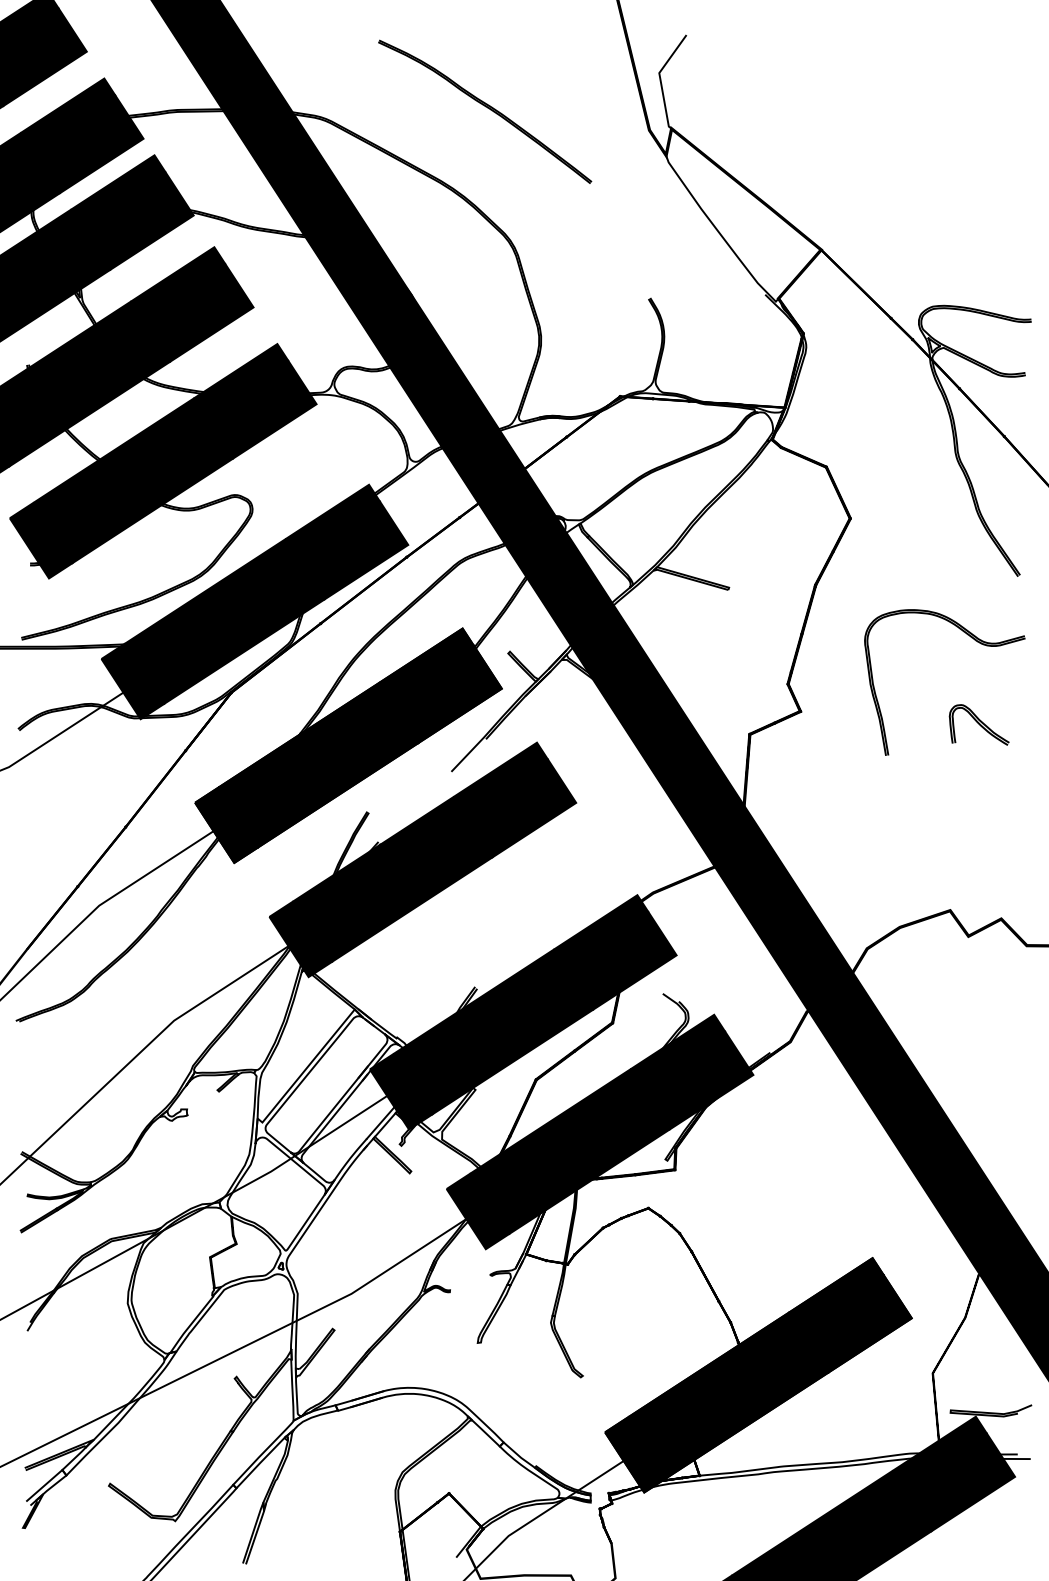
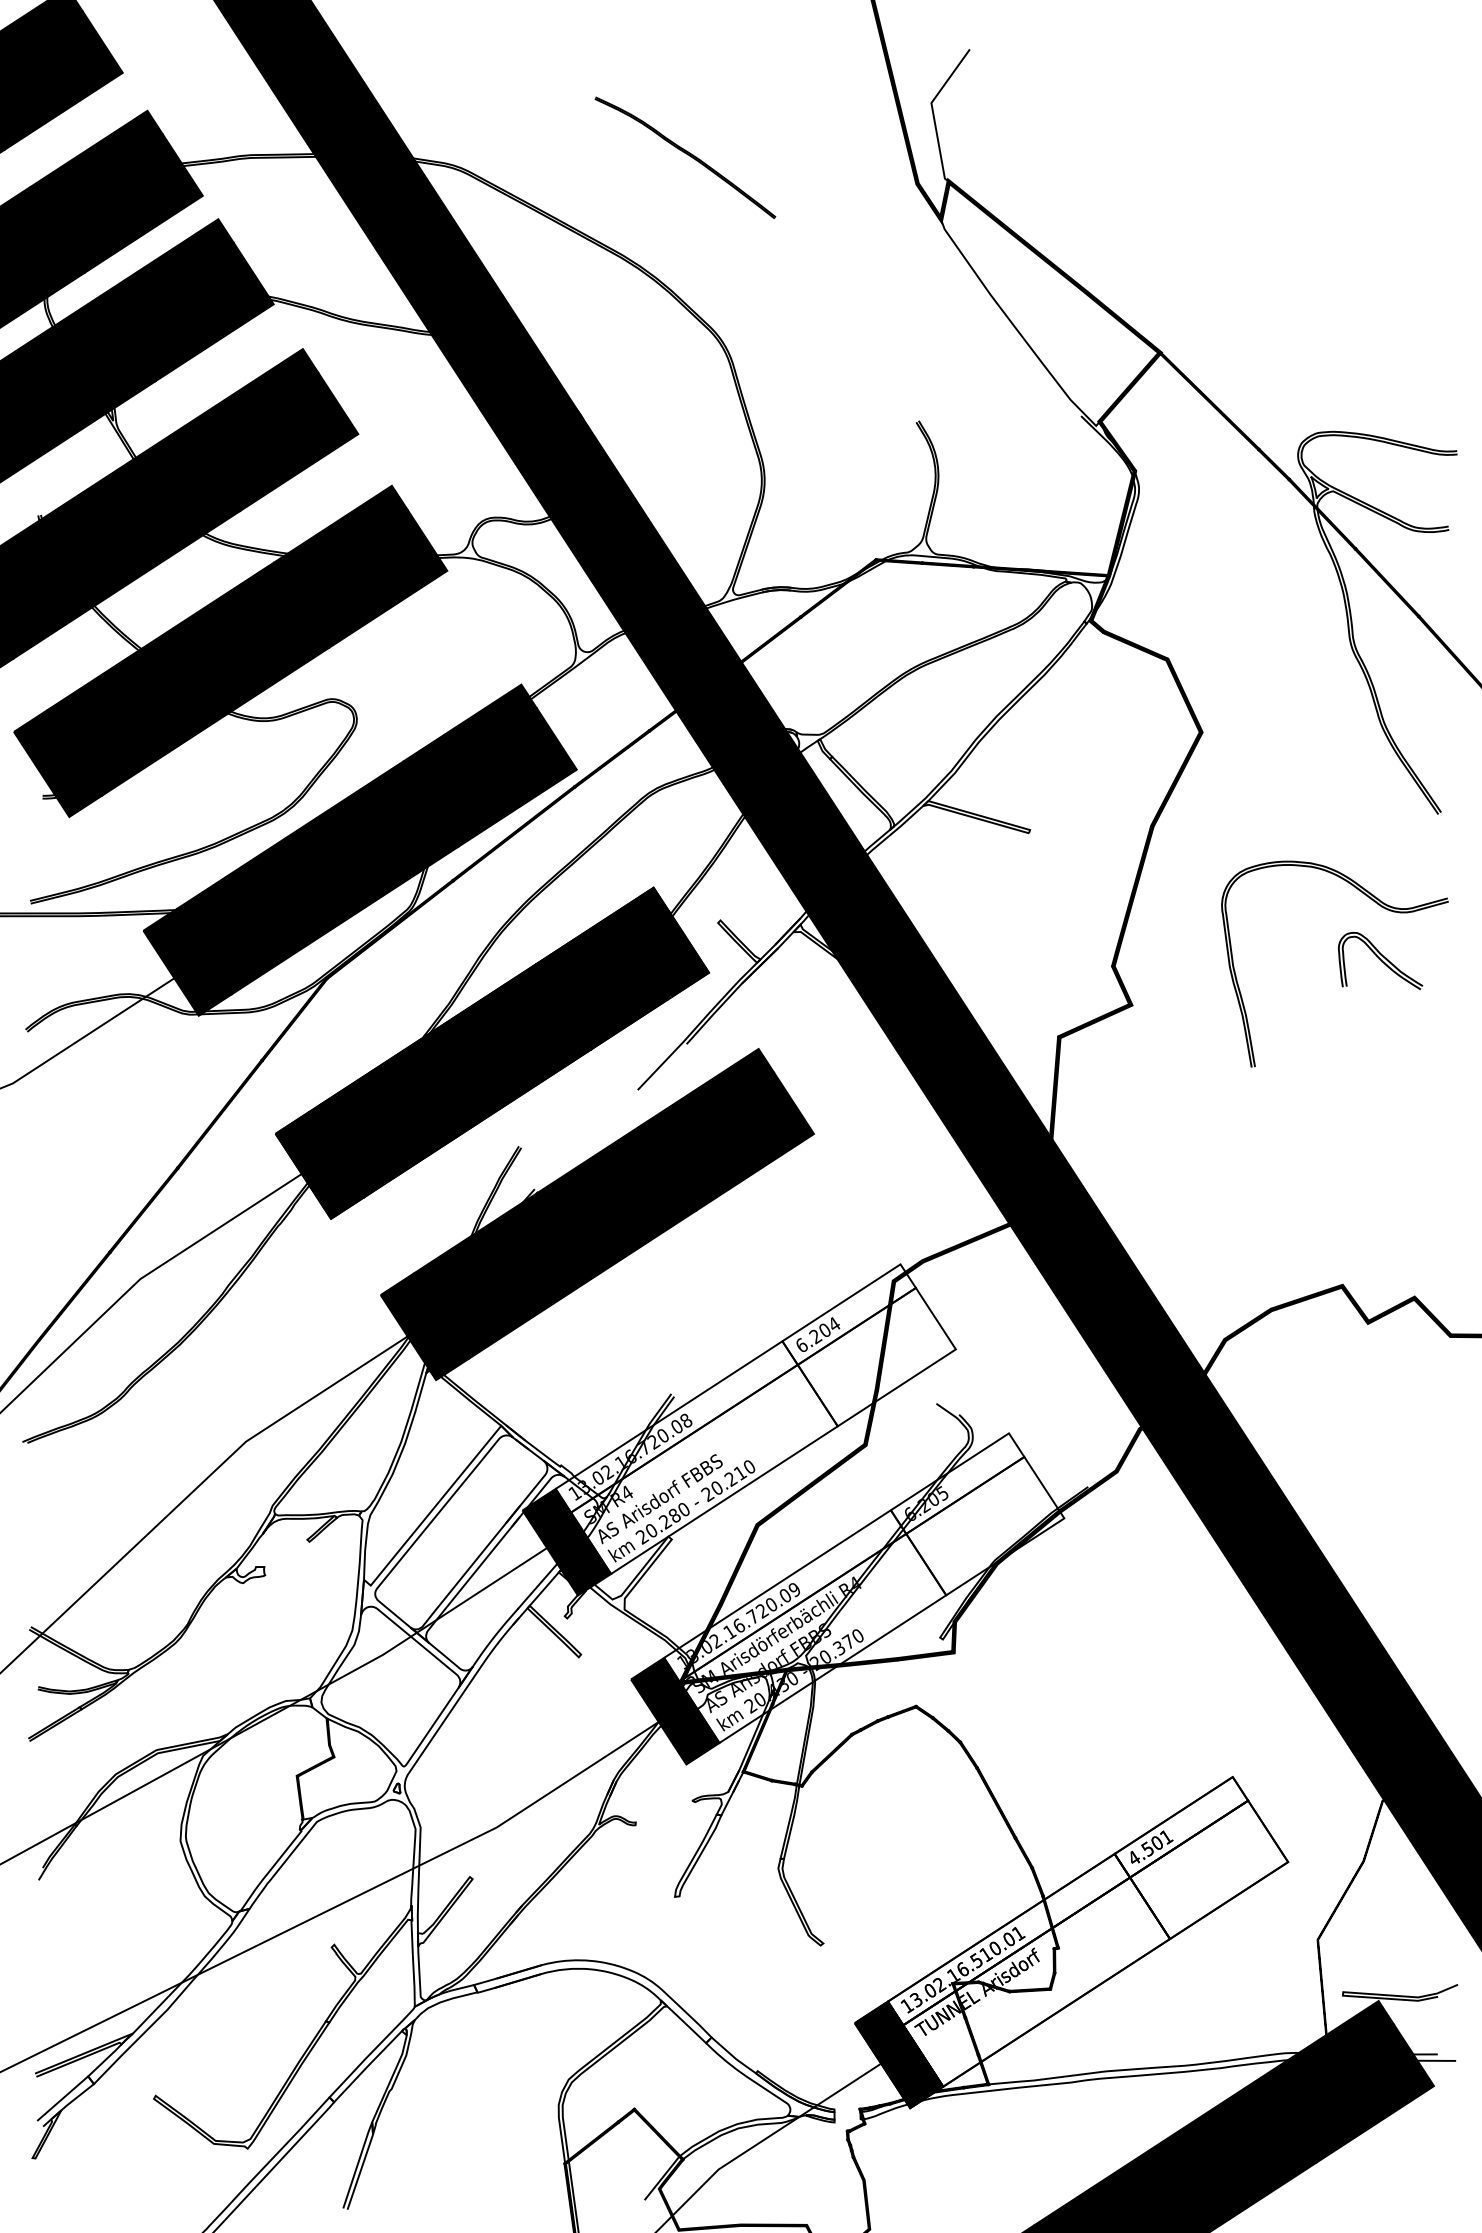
part: (485, 111) -> (685, 157), size x0.6
part: (979, 724) -> (1380, 960), moved
fill: (534, 1004) -> (755, 1419), removed
fill: (611, 1123) -> (864, 1587), removed
fill: (769, 1367) -> (1087, 1931), removed

